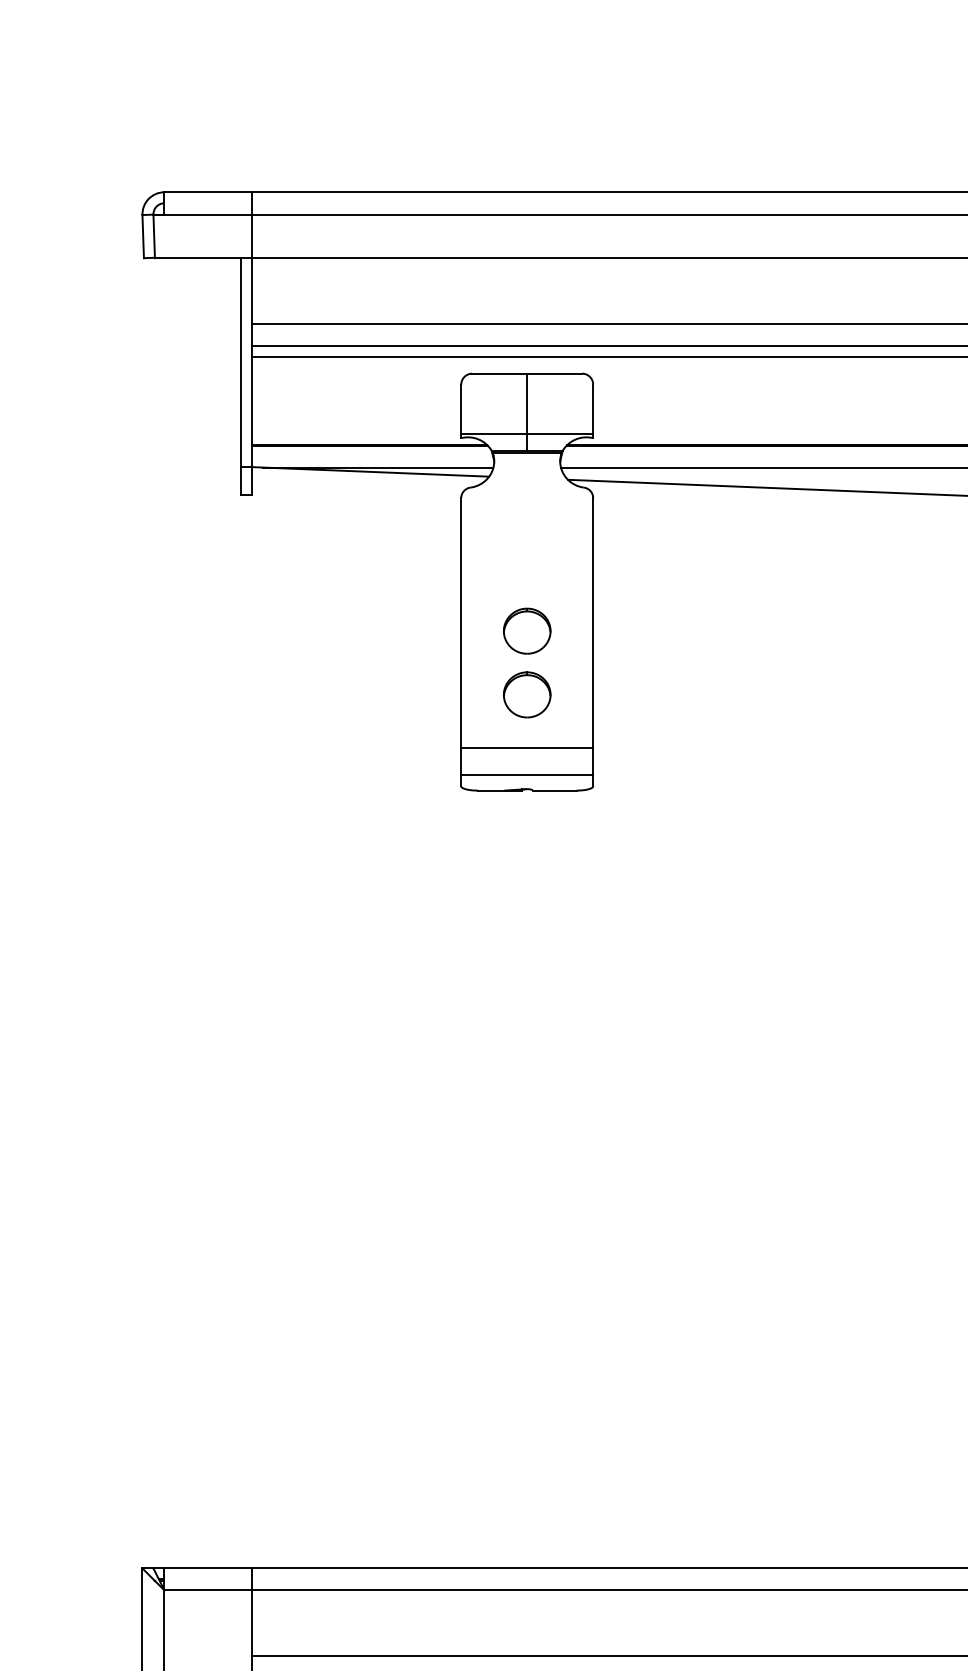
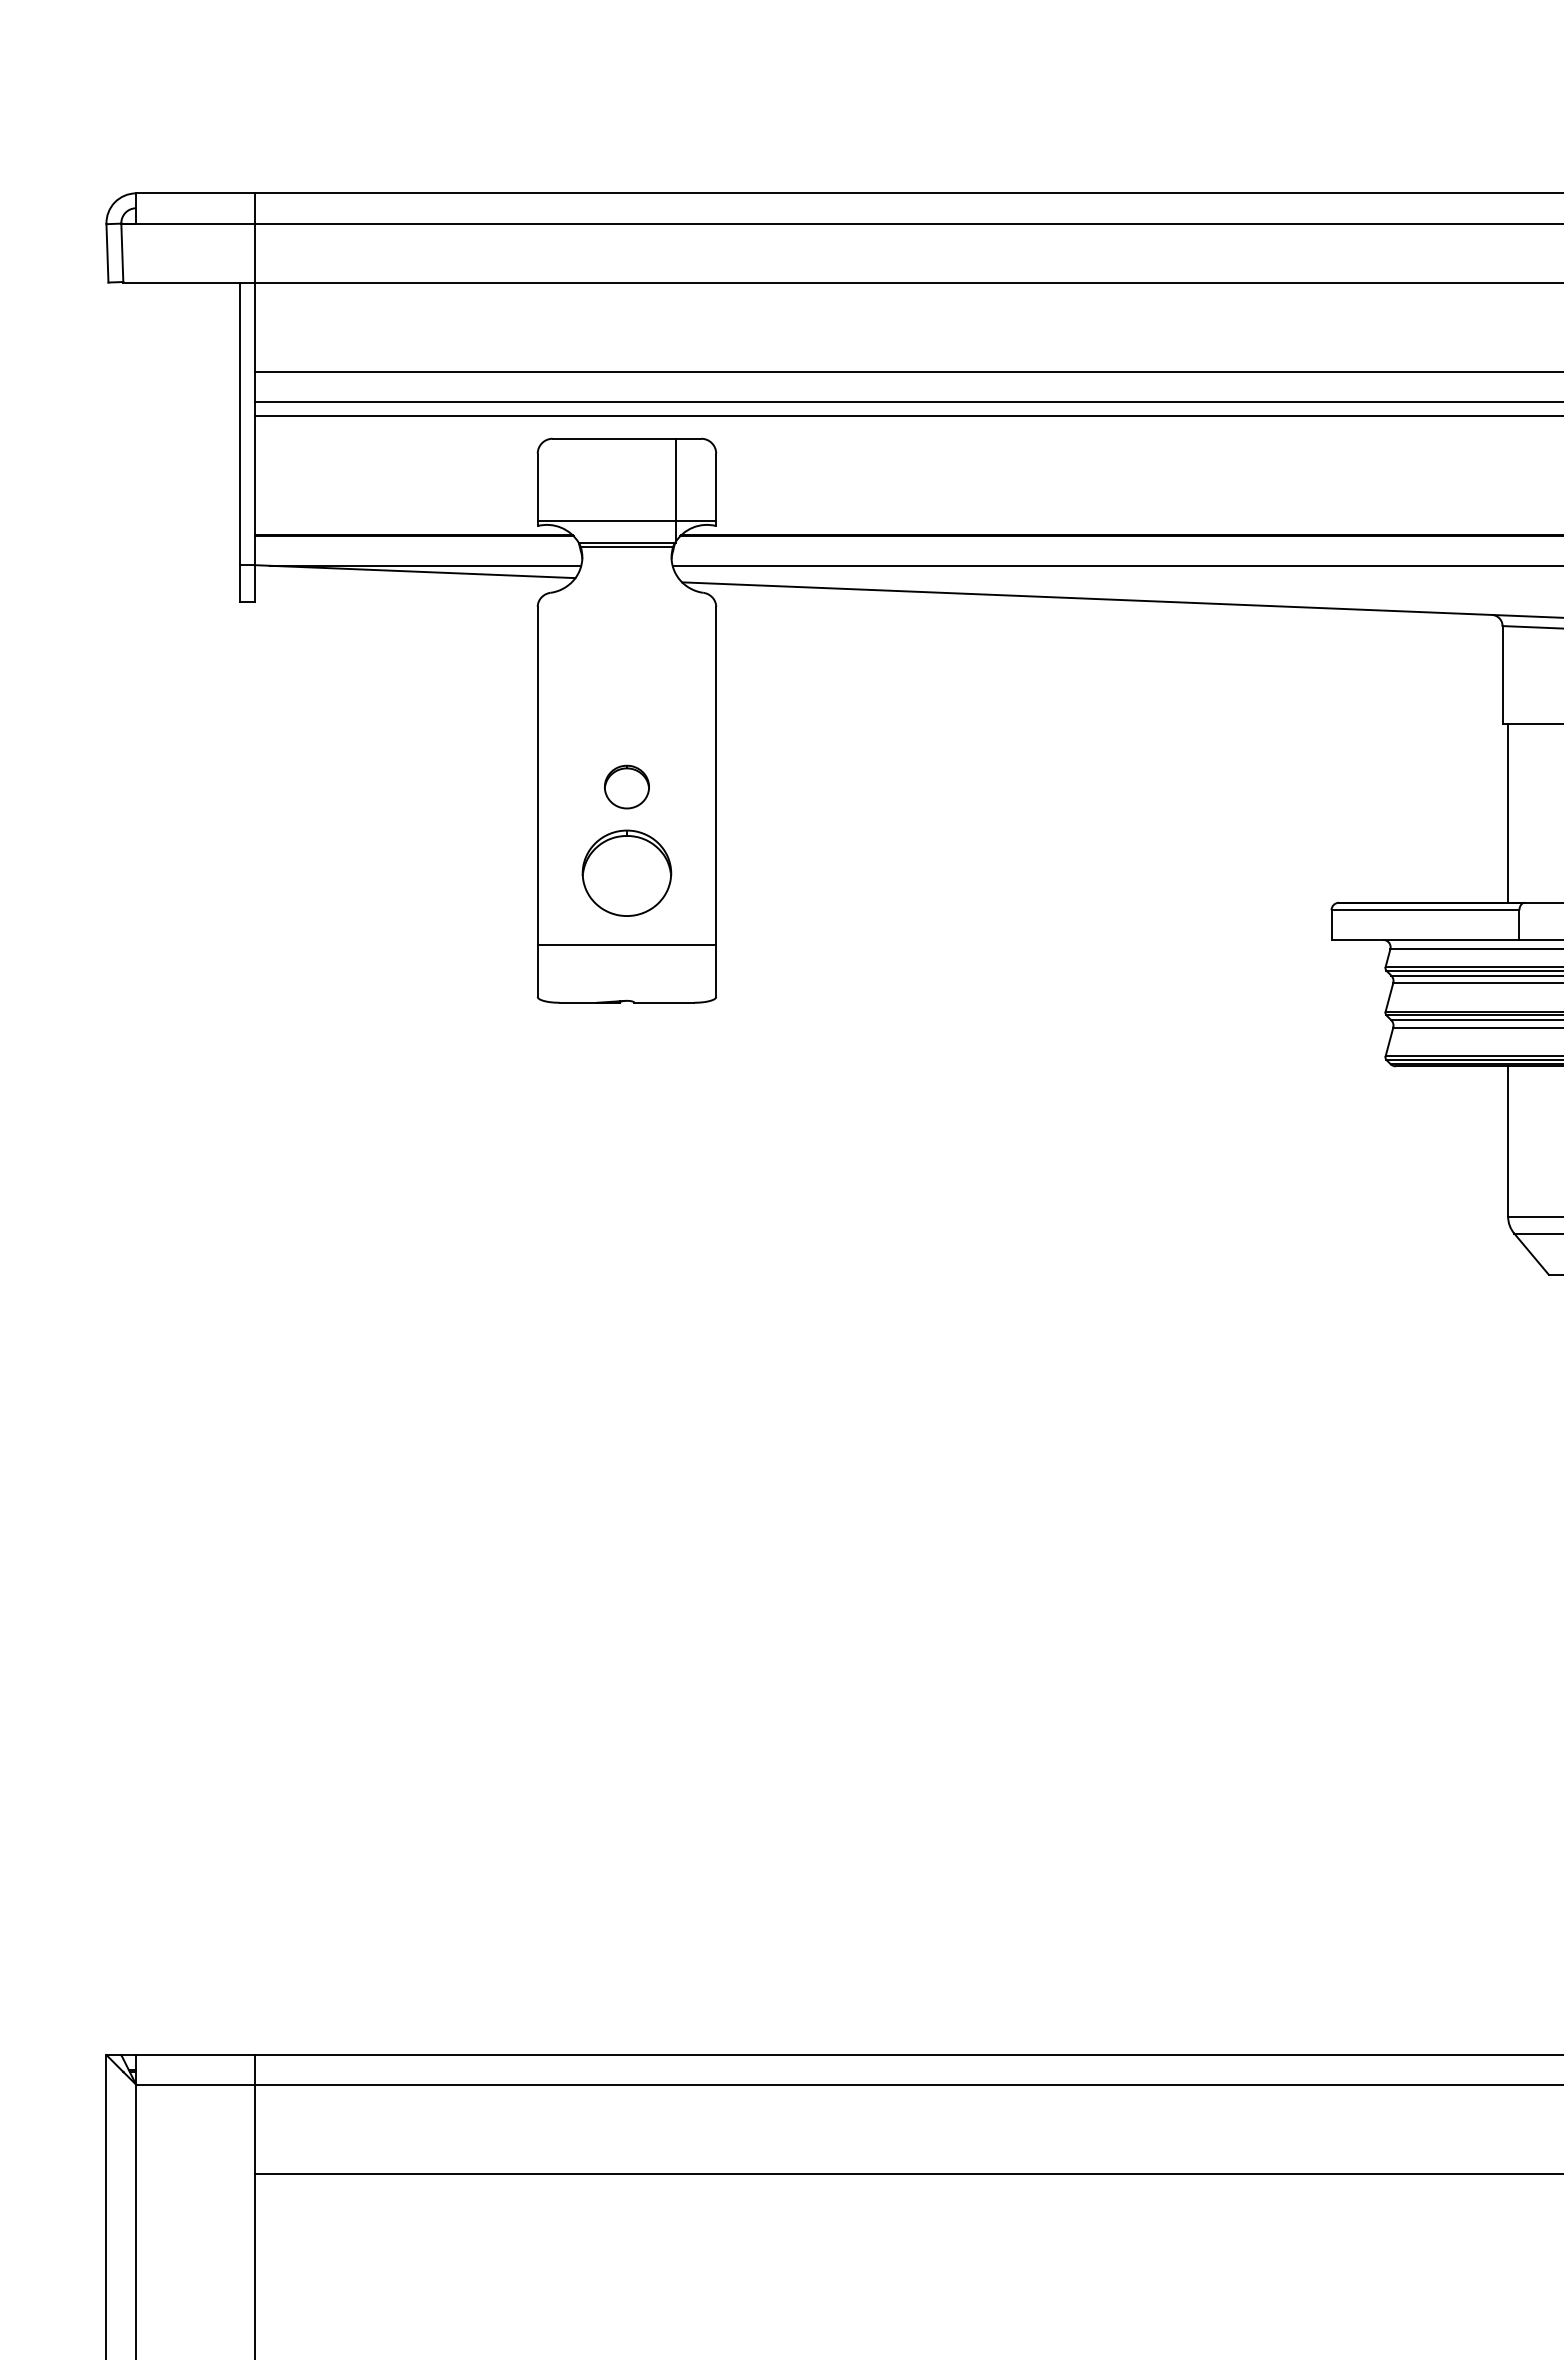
line: (526, 411) -> (675, 490), moved
part: (526, 630) -> (626, 786), size x0.7
part: (526, 695) -> (626, 873), size x1.4
line: (526, 774) -> (626, 981), removed

